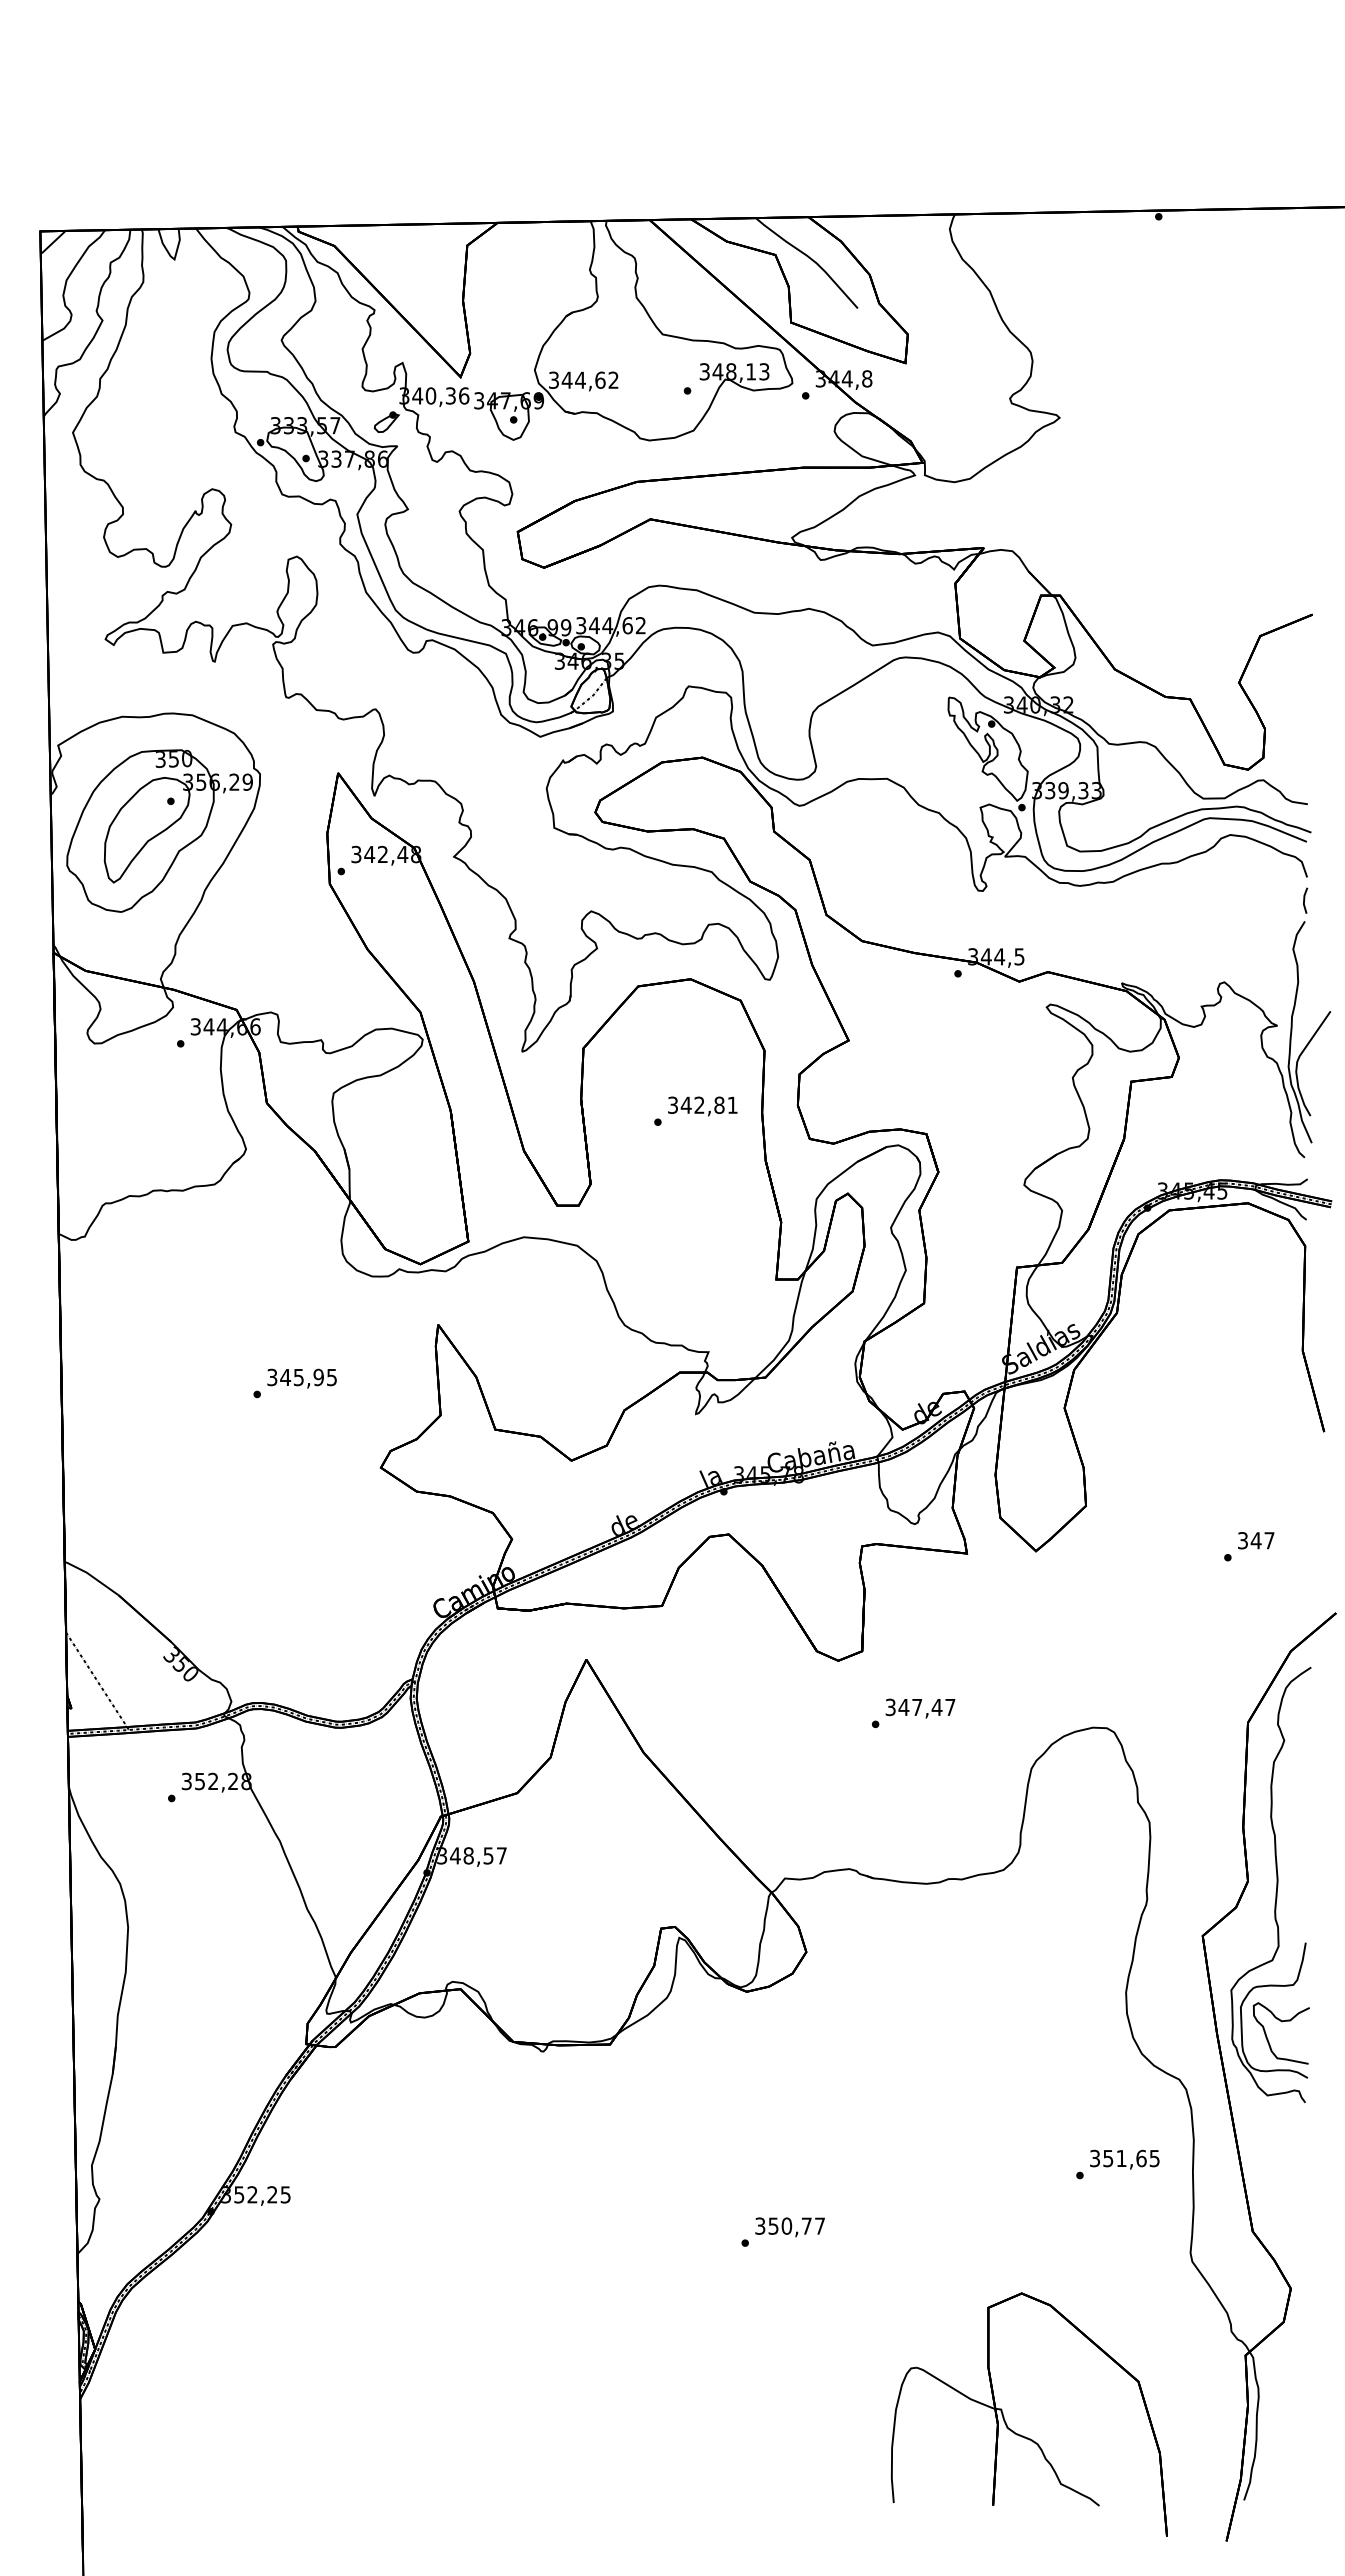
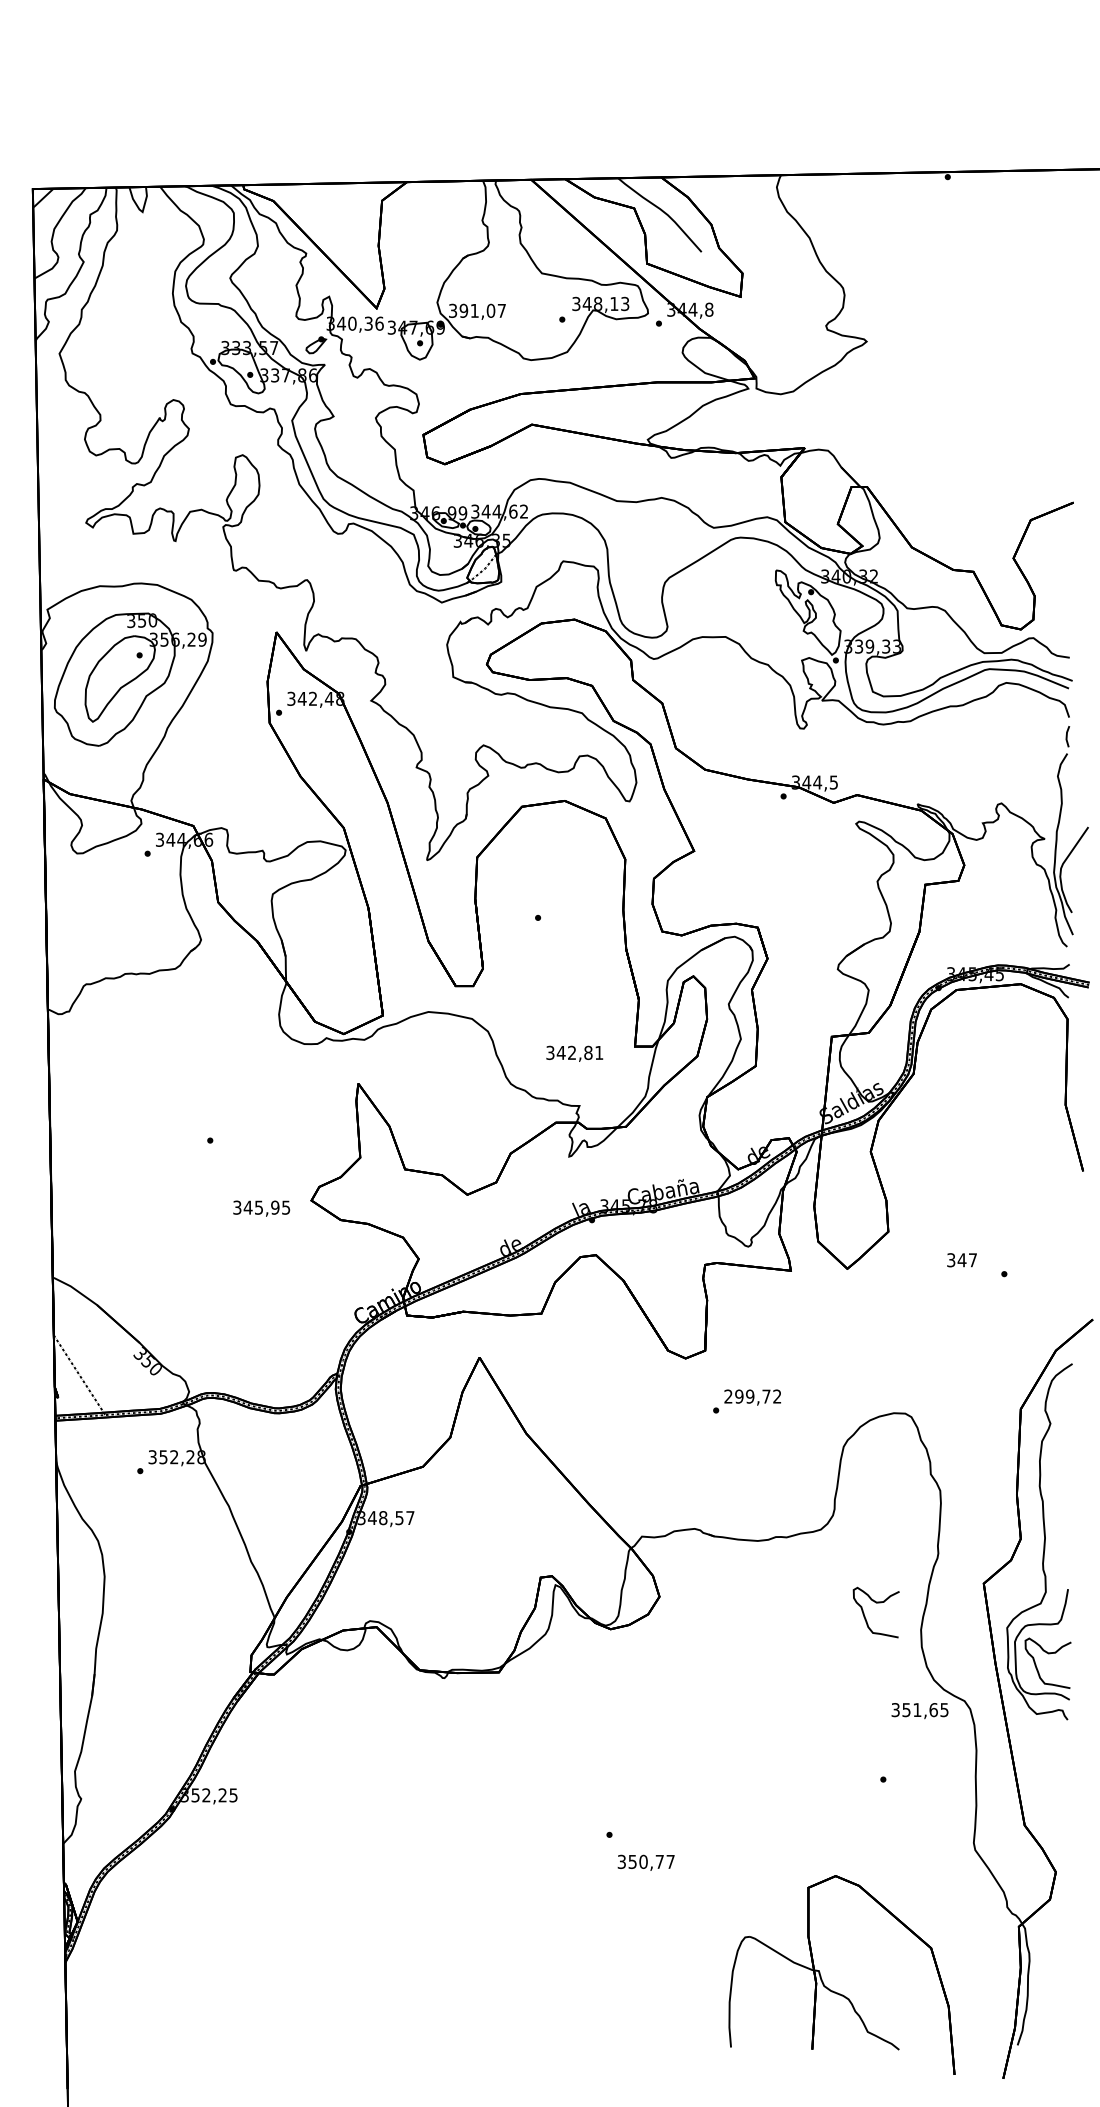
text: (589, 379) -> (482, 310), 344,62 -> 391,07
text: (702, 1106) -> (574, 1053), moved
text: (301, 1378) -> (261, 1208), moved
text: (1256, 1540) -> (962, 1260), moved
text: (920, 1707) -> (752, 1396), 347,47 -> 299,72
curve: (1071, 1960) -> (876, 1603), added
text: (1124, 2159) -> (919, 1710), moved
text: (789, 2227) -> (645, 1863), moved

